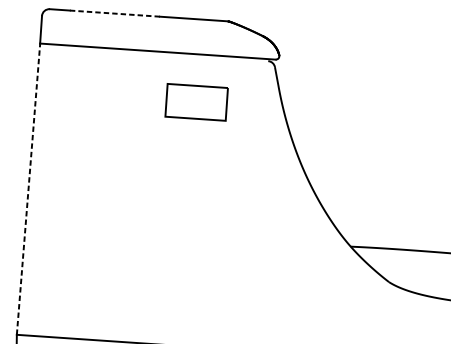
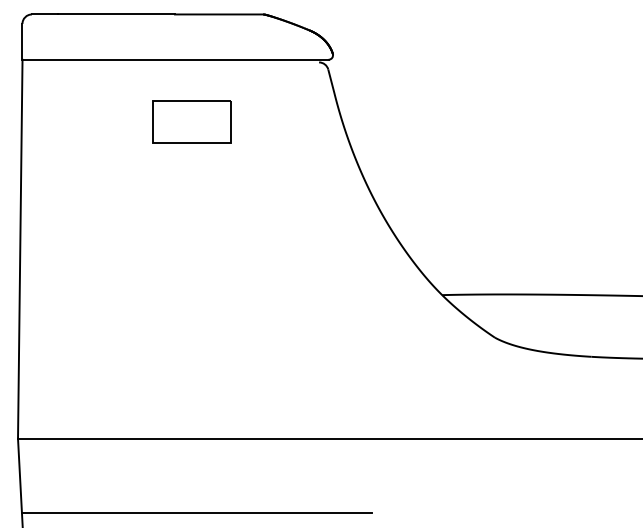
line: (114, 13) -> (116, 14), dashed -> solid
part: (196, 101) -> (191, 121), moved
line: (28, 188) -> (20, 248), dashed -> solid

